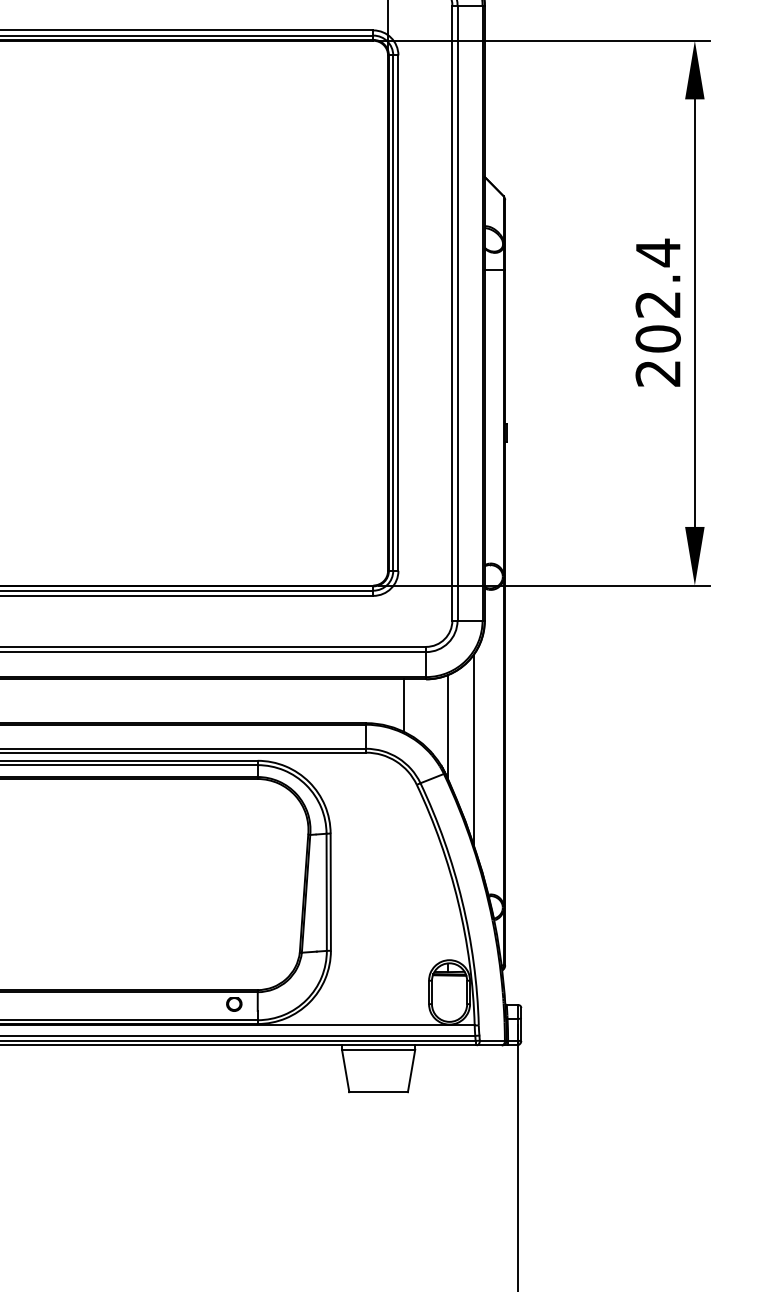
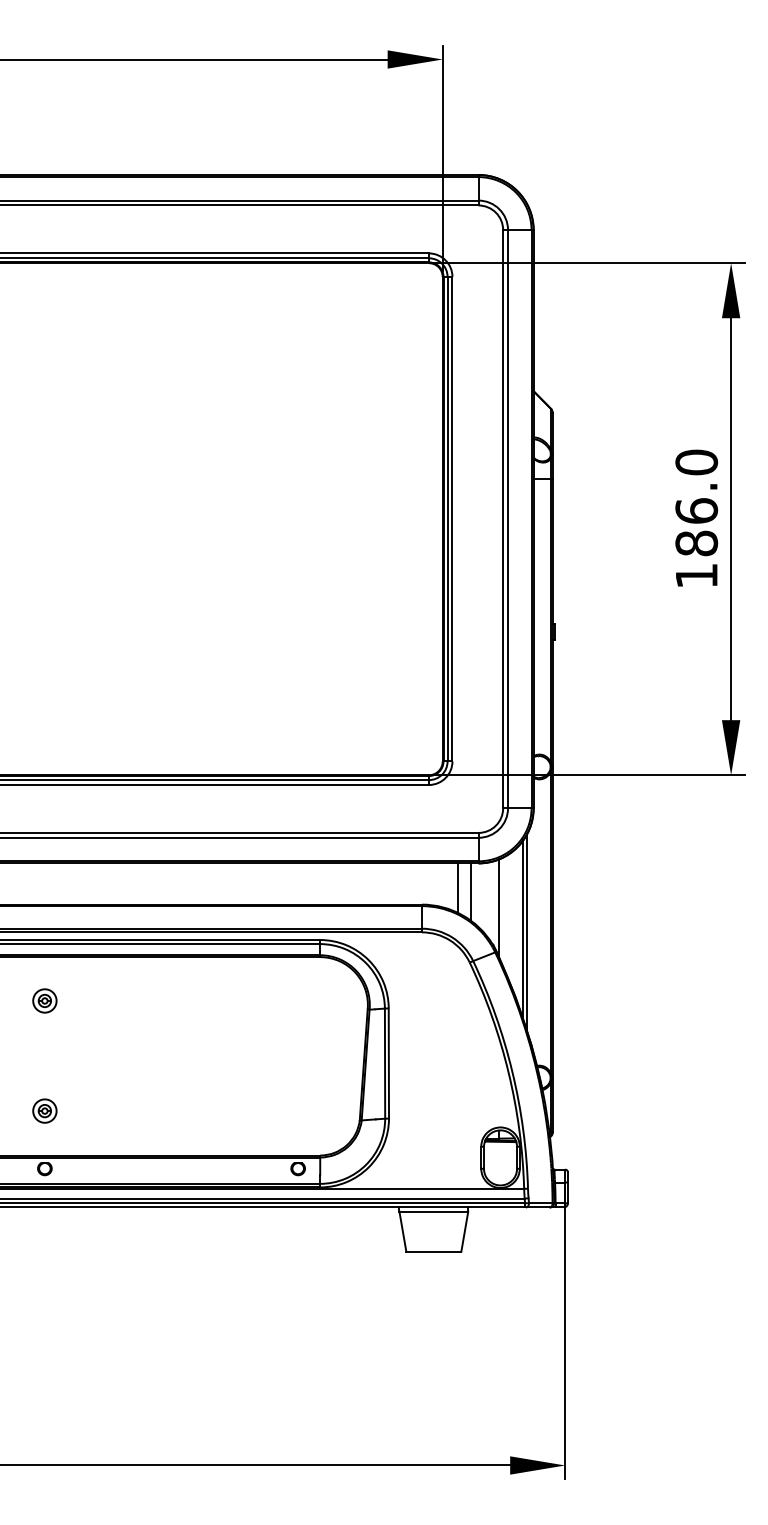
text: (658, 312) -> (696, 518), 202.4 -> 186.0
line: (418, 710) -> (471, 892), added
line: (477, 752) -> (526, 932), added

